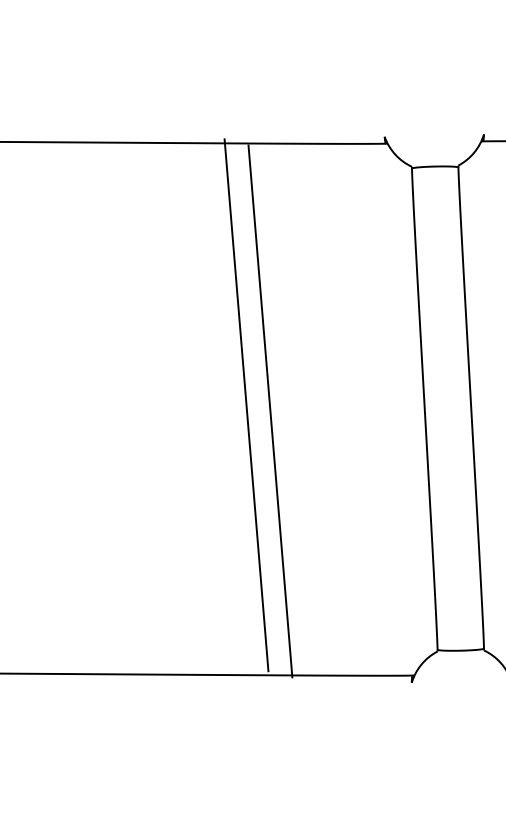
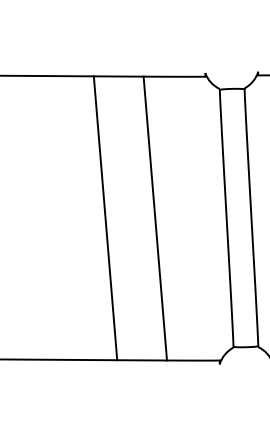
line: (246, 405) -> (105, 218), moved
line: (270, 411) -> (155, 218), moved

